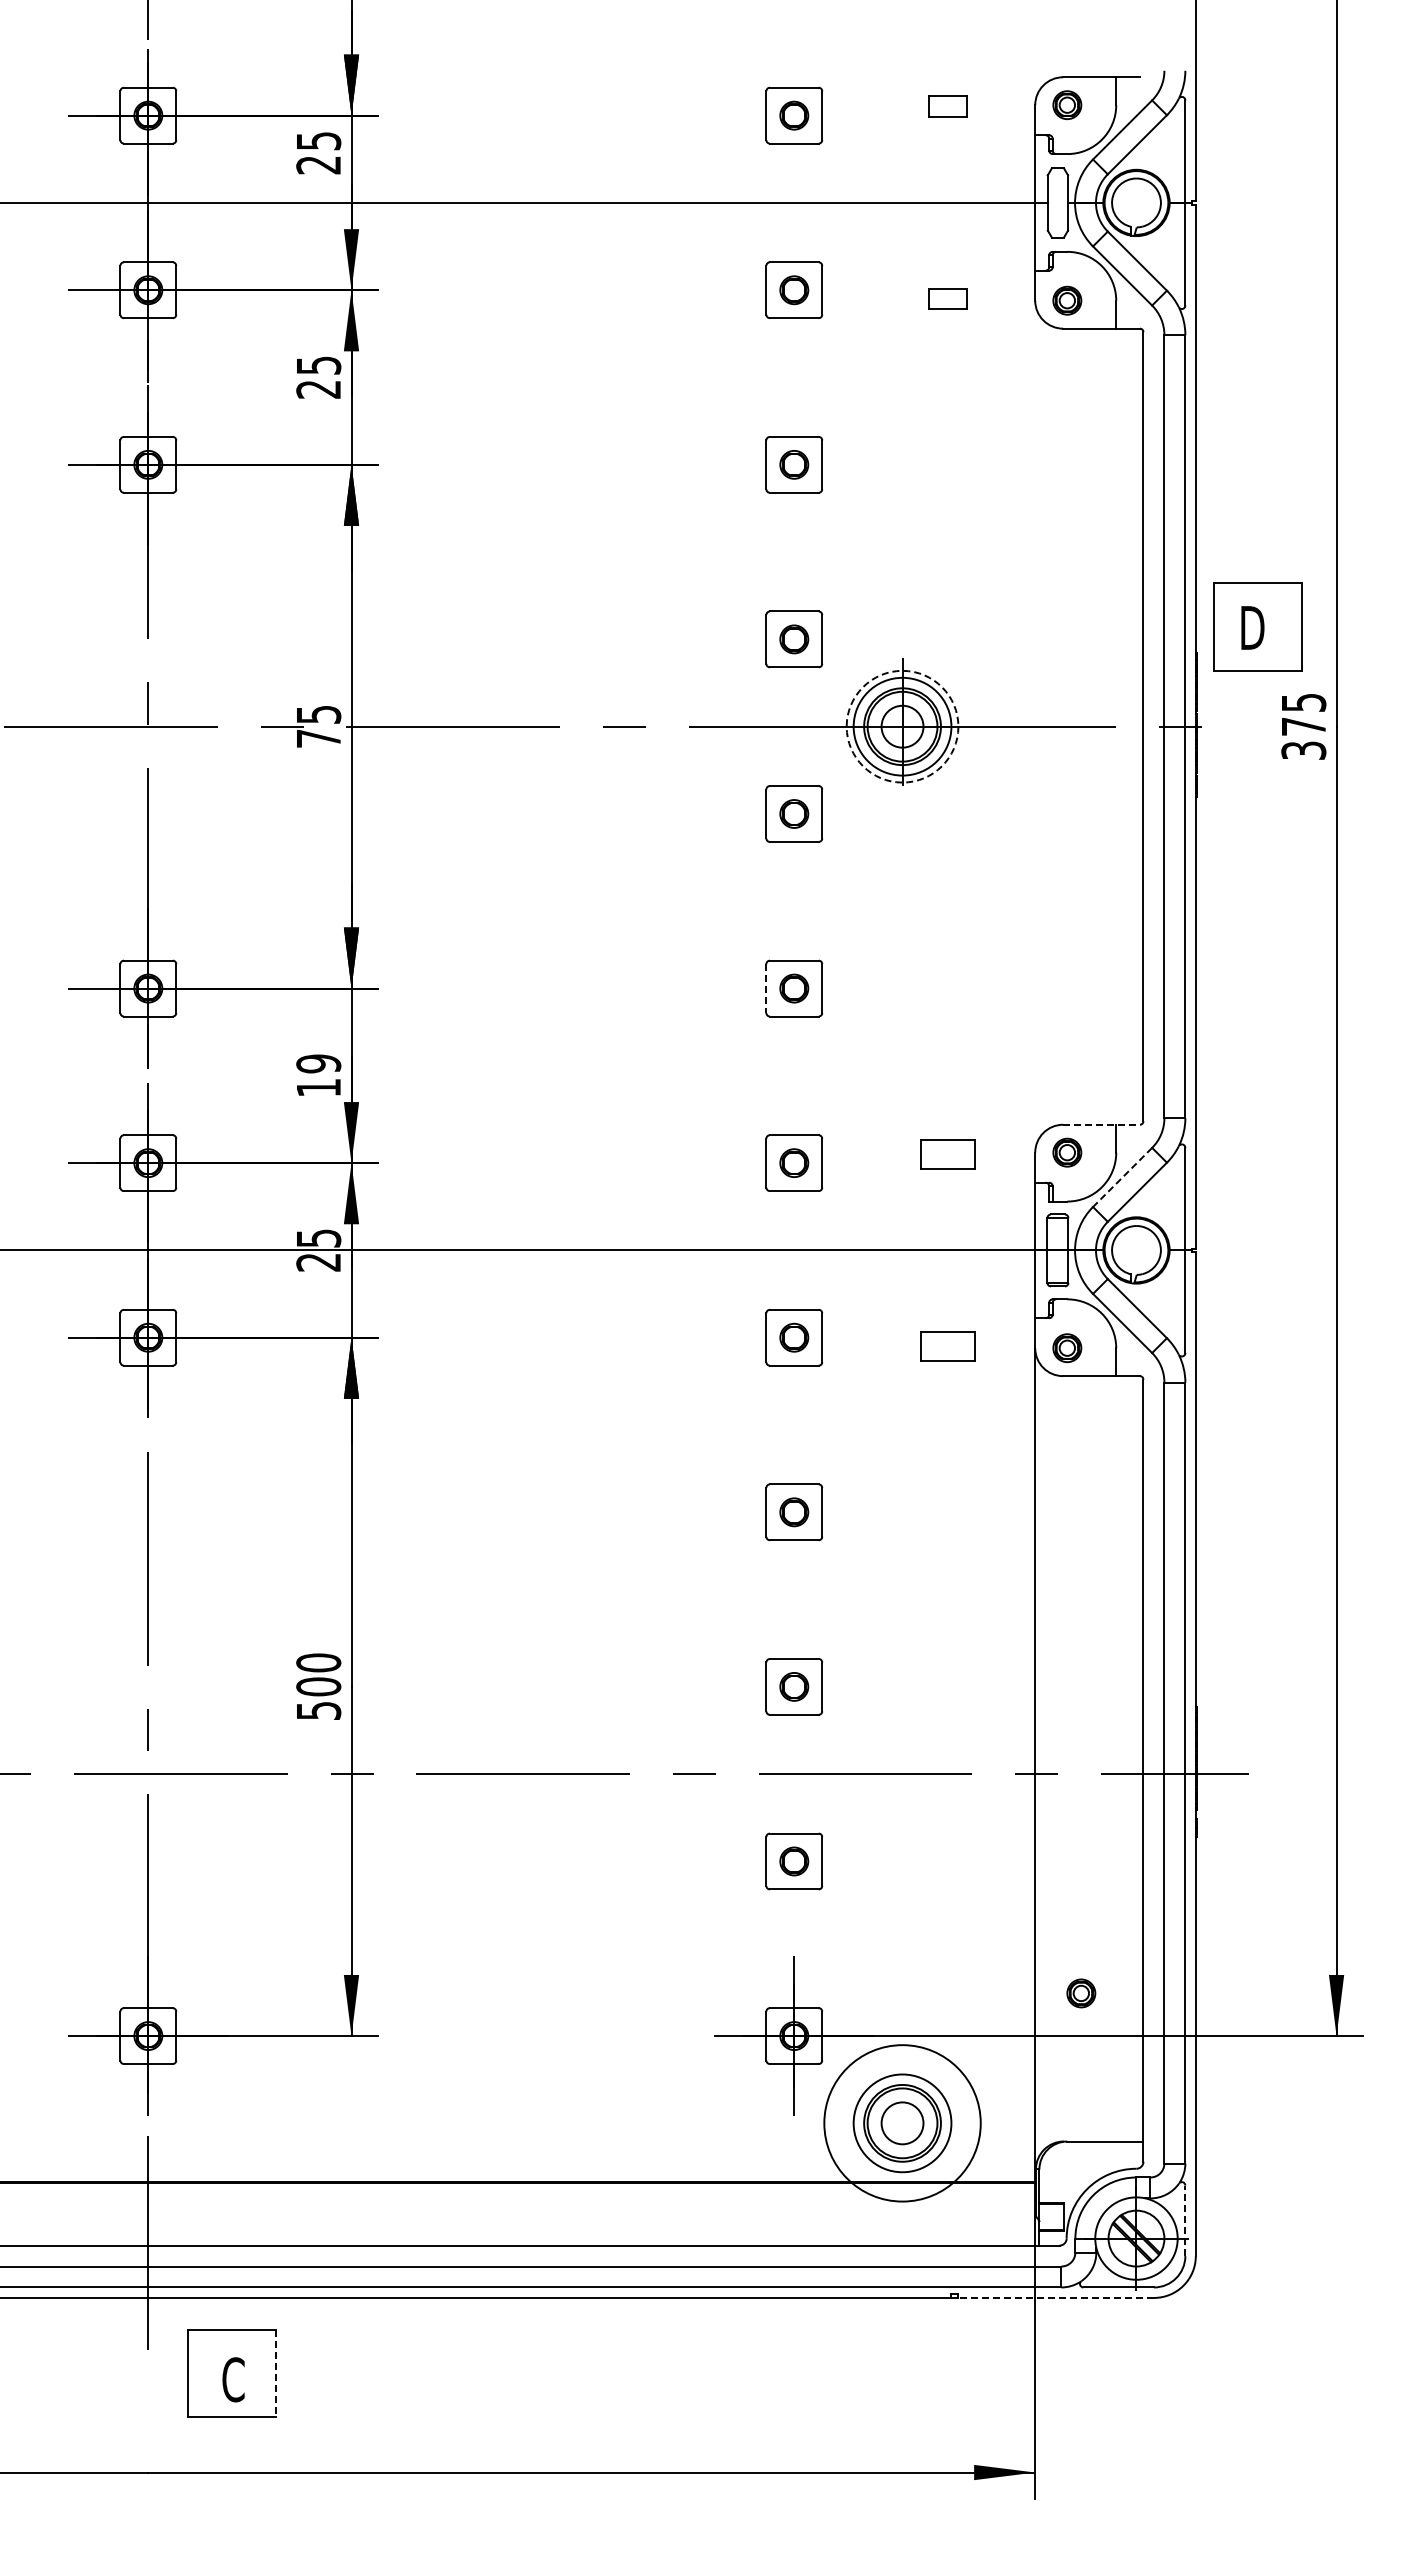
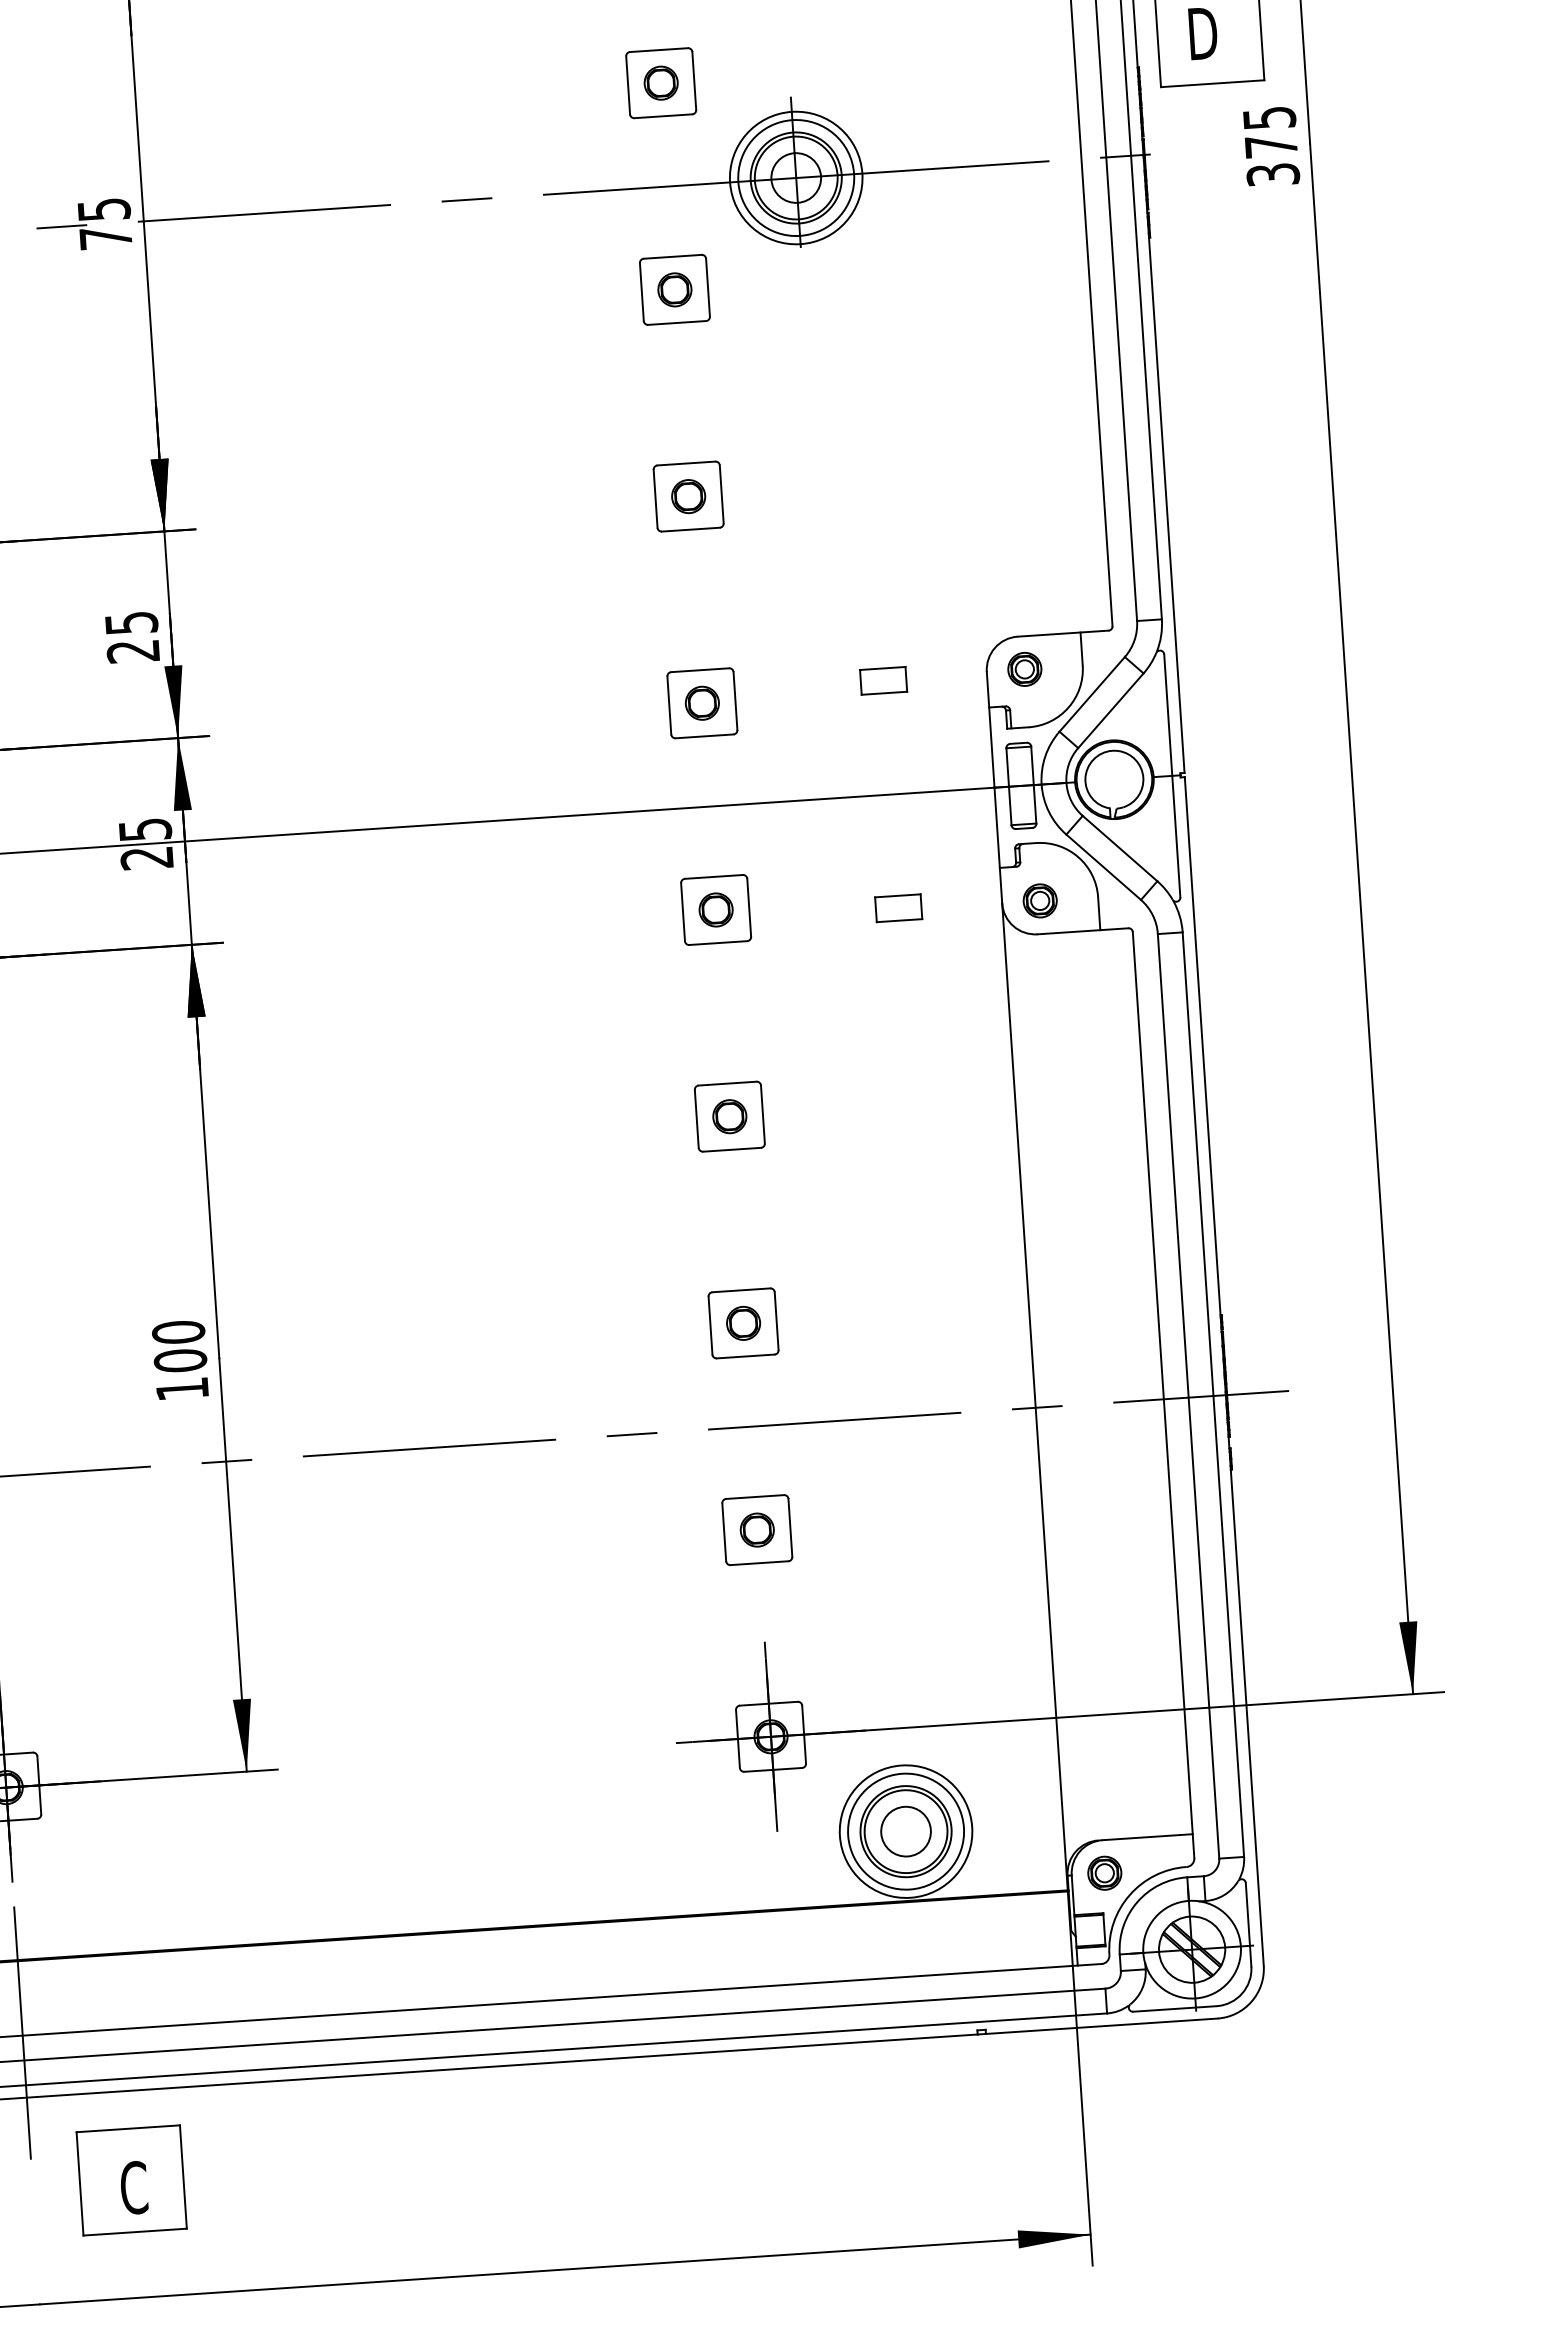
circle: (902, 726) -> (796, 177), dashed -> solid
line: (766, 989) -> (655, 499), dashed -> solid
text: (318, 1075) -> (132, 636), 19 -> 25
line: (1102, 1124) -> (1064, 633), dashed -> solid
part: (947, 1154) -> (883, 680), size x0.71
line: (1122, 1177) -> (1092, 694), dashed -> solid
part: (947, 1346) -> (898, 908), size x0.71
text: (319, 1710) -> (183, 1388), 500 -> 100
part: (1081, 1993) -> (1104, 1873), moved
circle: (902, 2123) -> (906, 1831), size x0.71
line: (1185, 2220) -> (1248, 1924), dashed -> solid
line: (1056, 2297) -> (1102, 2025), dashed -> solid
line: (275, 2373) -> (183, 2177), dashed -> solid

